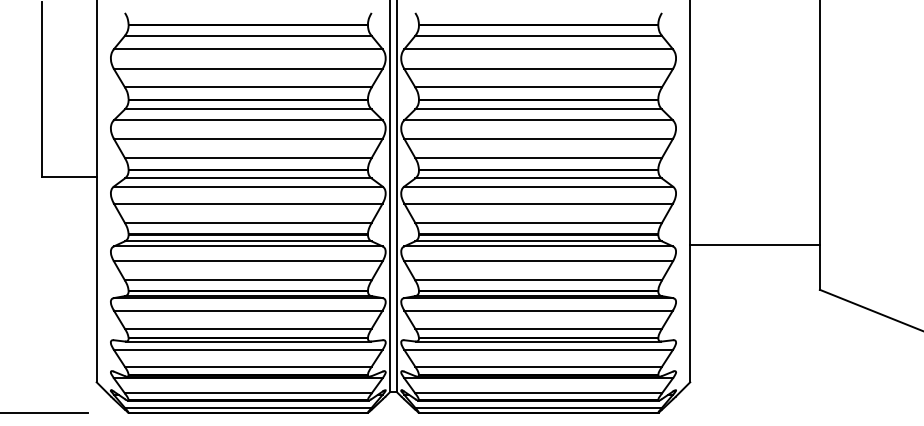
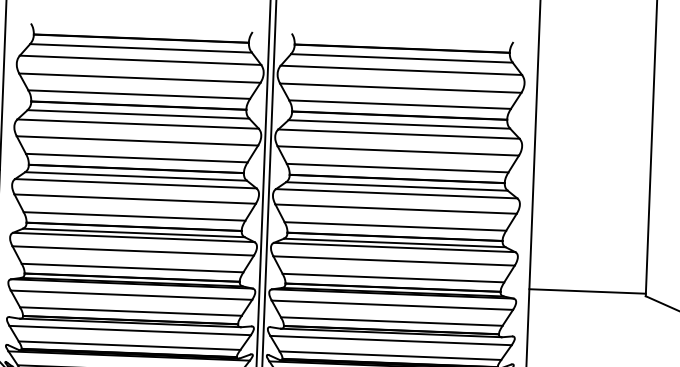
line: (754, 245) -> (587, 291), moved

